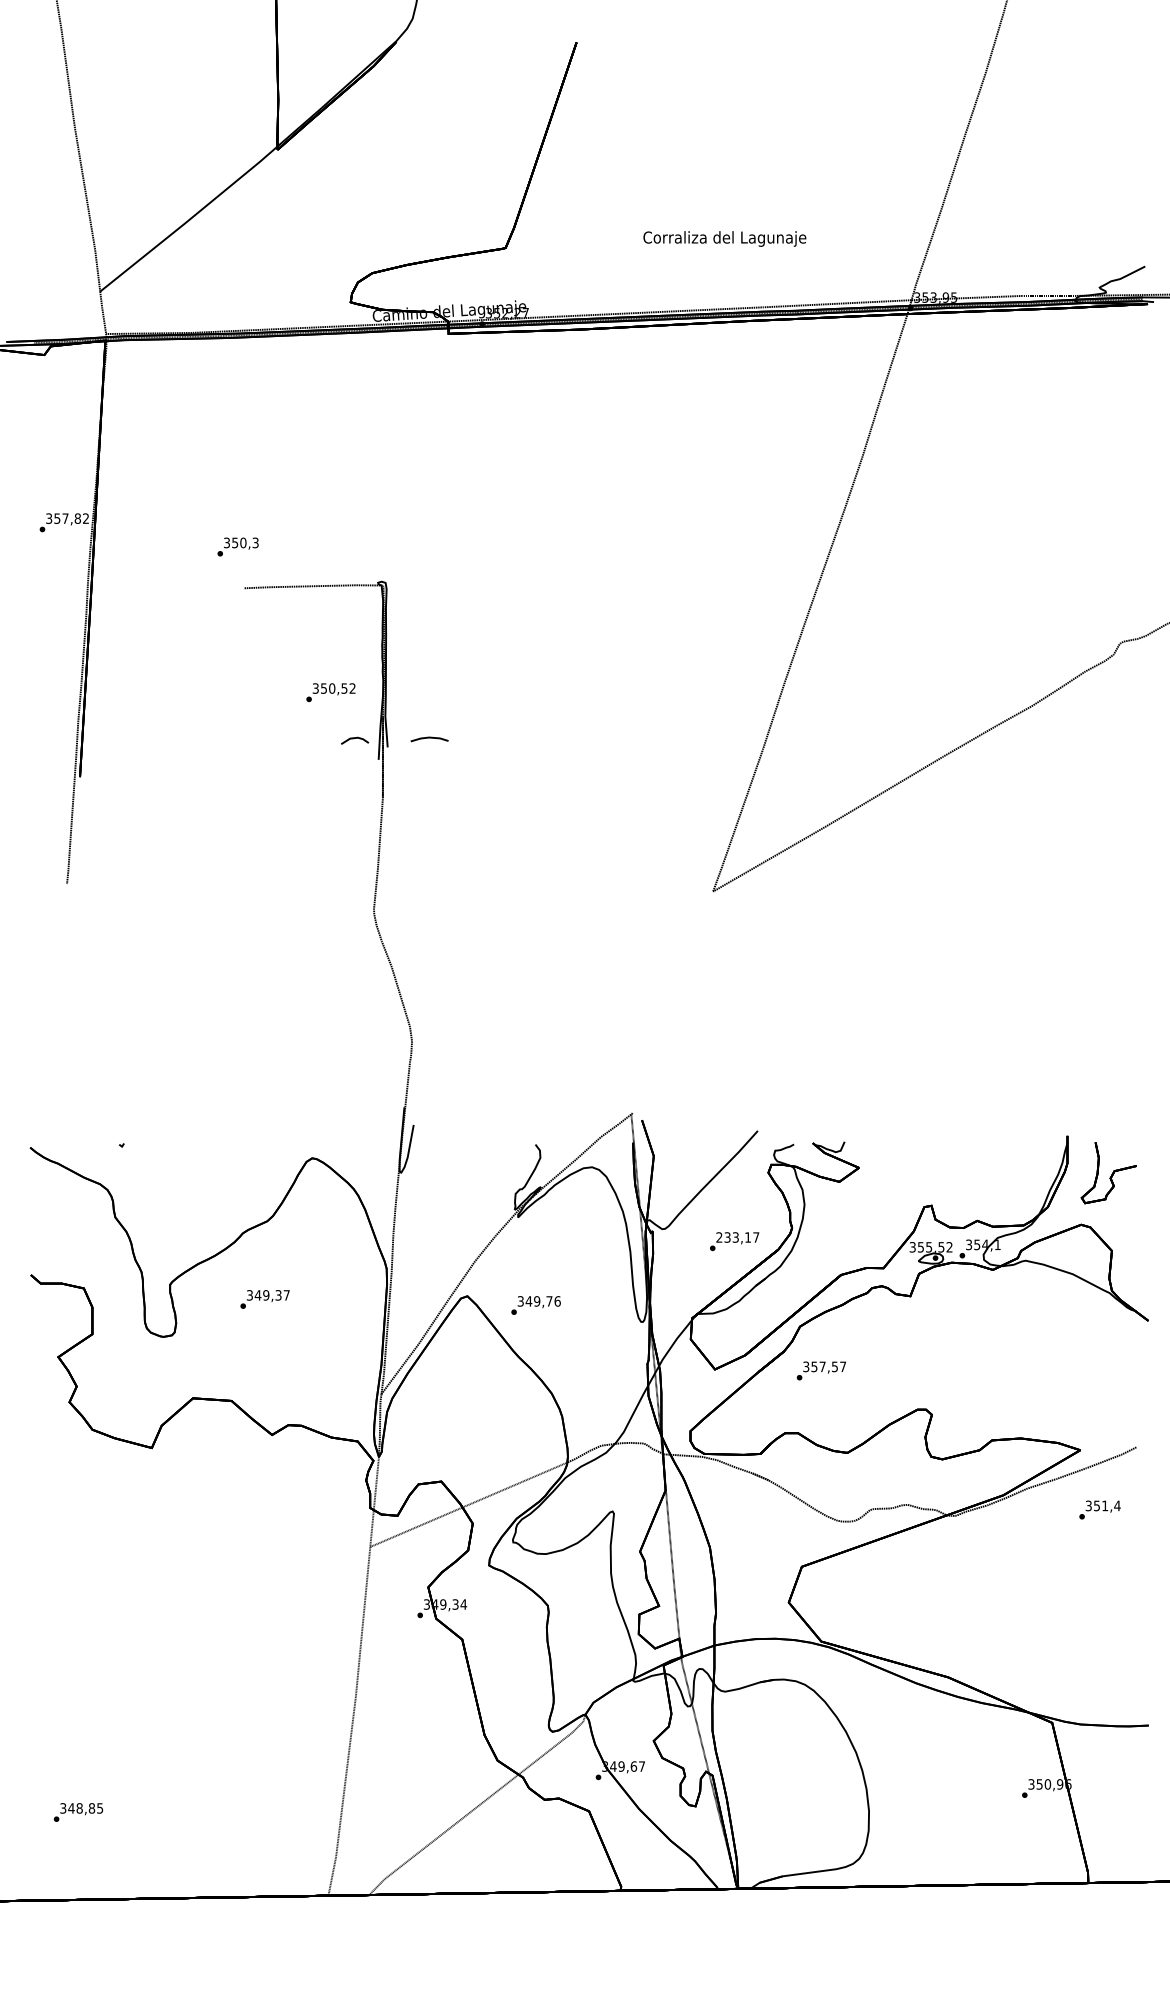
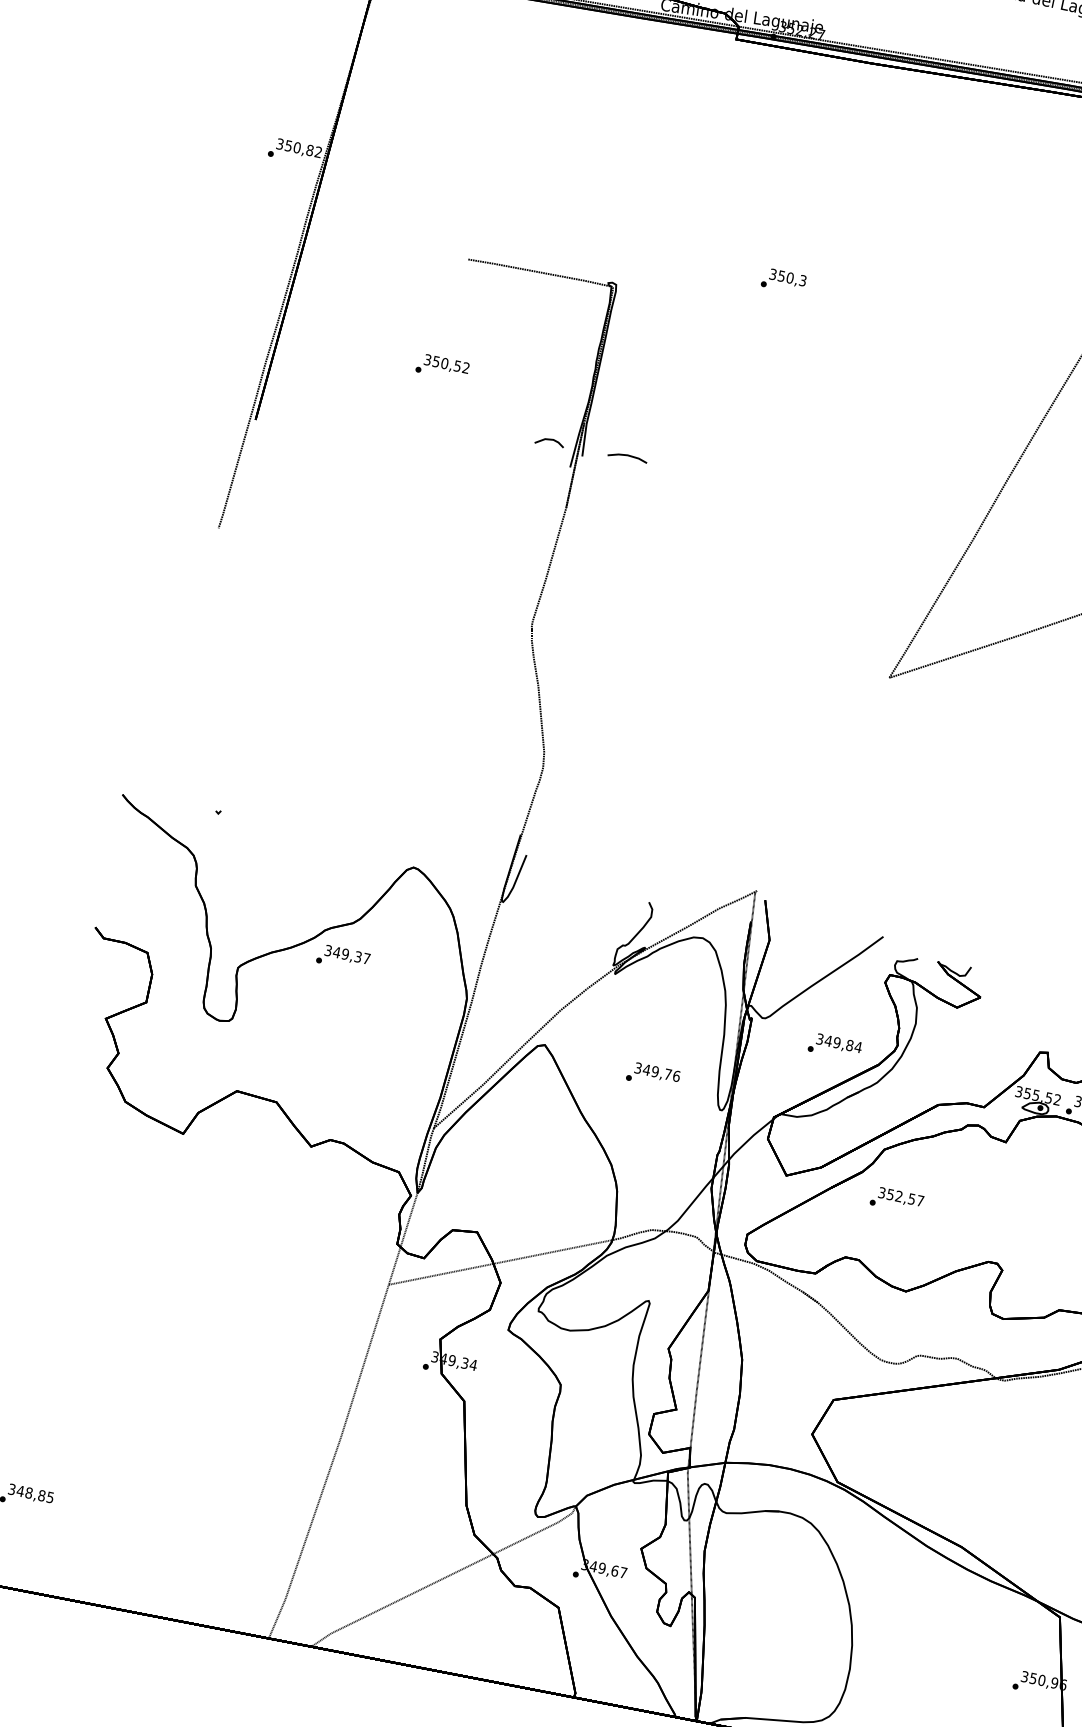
text: (65, 518) -> (297, 147), 357,82 -> 350,82
text: (237, 546) -> (783, 280), moved
text: (330, 692) -> (442, 367), moved
text: (737, 1237) -> (838, 1043), 233,17 -> 349,84
text: (264, 1299) -> (342, 958), moved
text: (535, 1305) -> (652, 1075), moved
text: (822, 1366) -> (899, 1196), 357,57 -> 352,57

